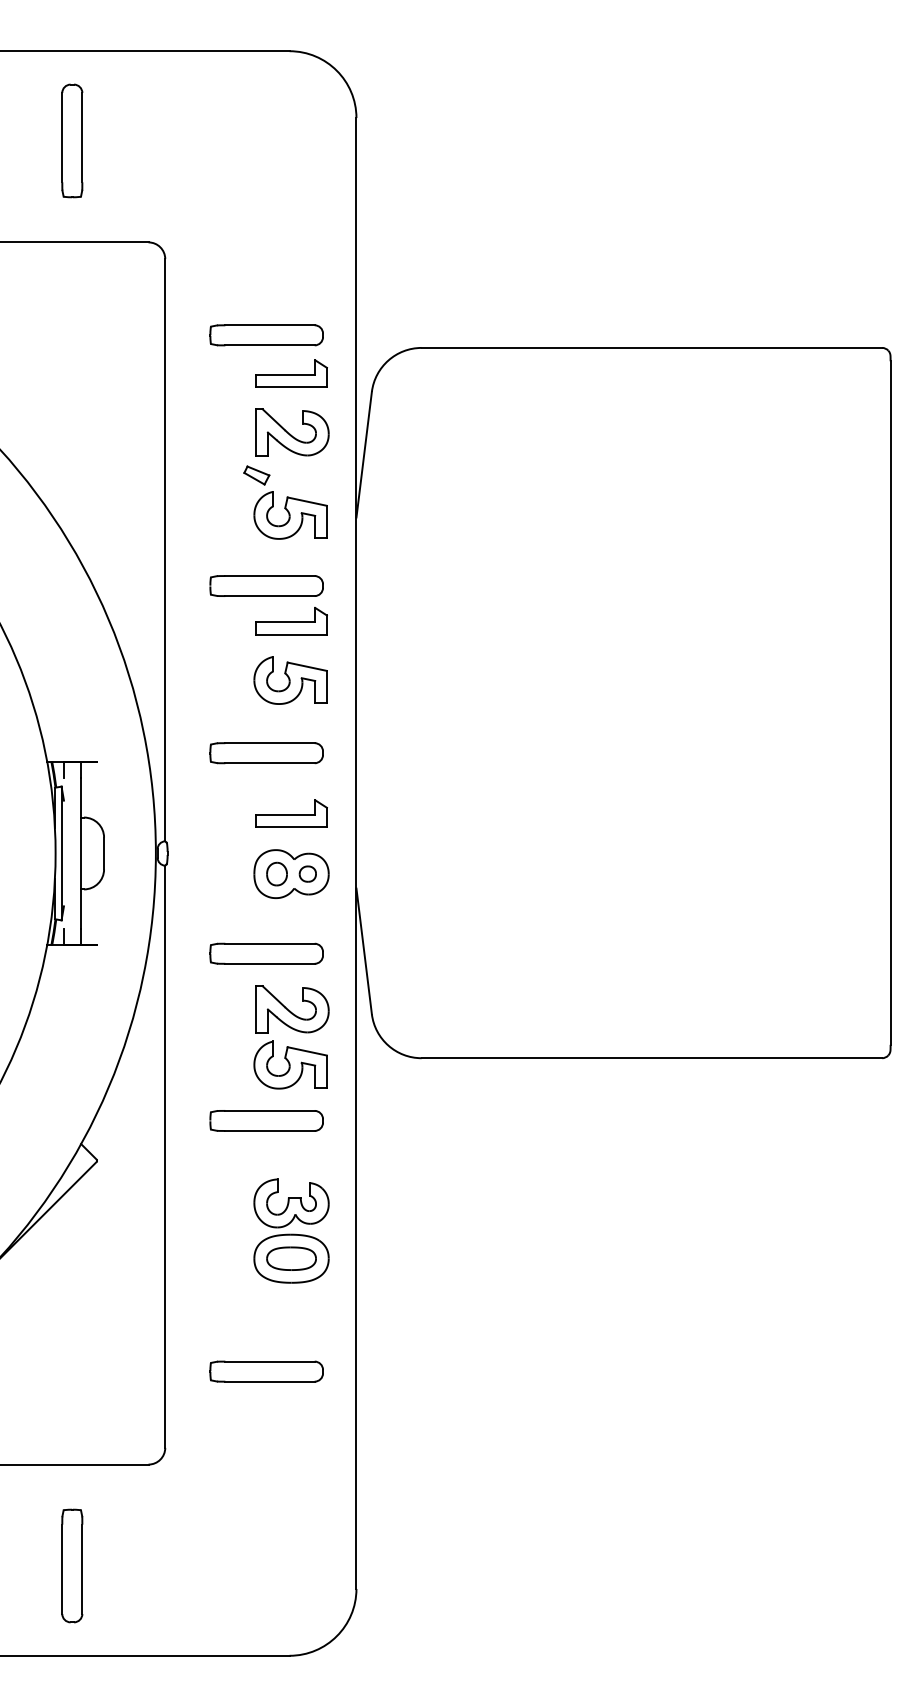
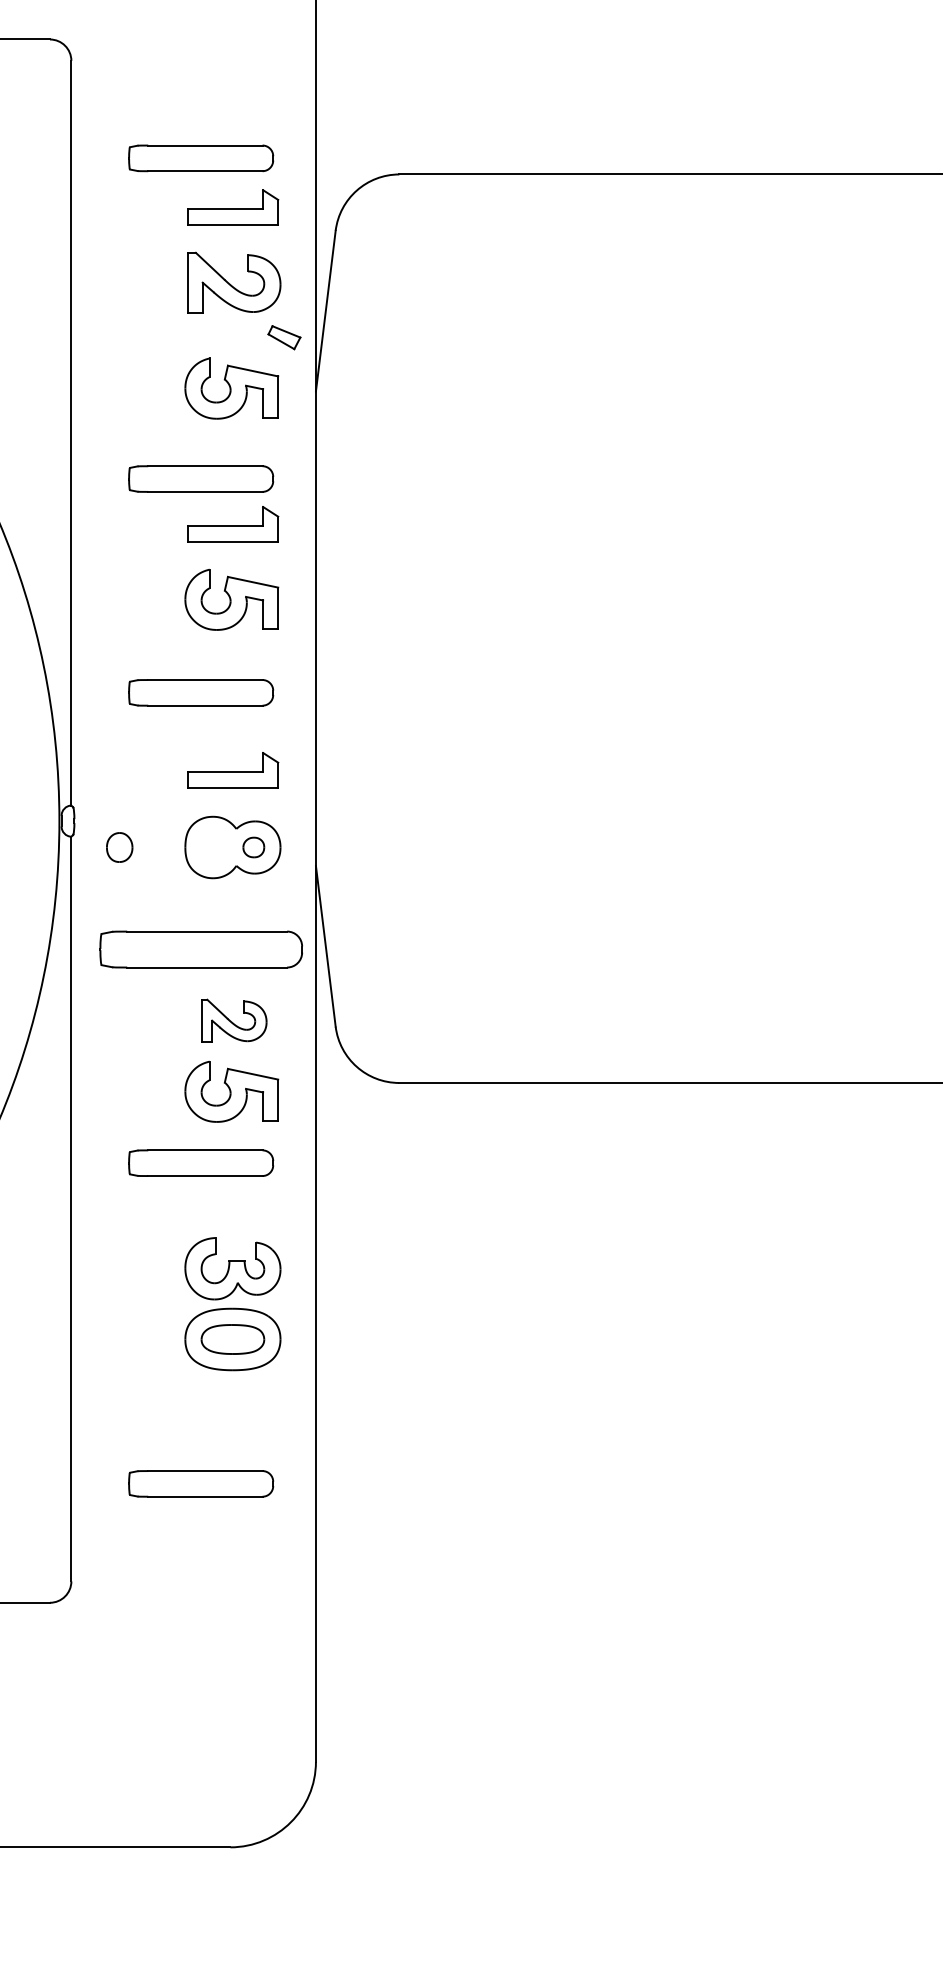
part: (256, 475) -> (284, 337), moved
part: (276, 873) -> (119, 846), moved
part: (266, 953) -> (200, 949), size x1.4
part: (292, 1009) -> (234, 1020), size x0.7

